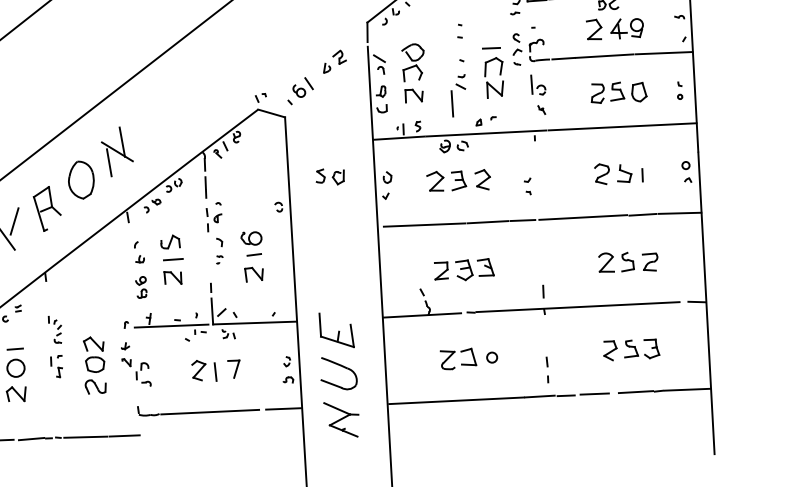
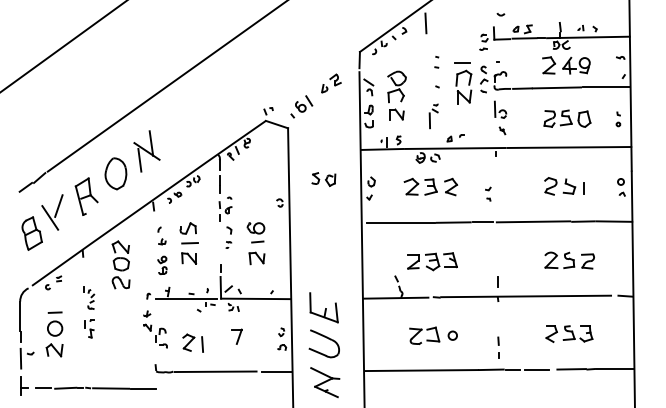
part: (493, 73) -> (463, 83), moved
part: (458, 96) -> (433, 116), size x0.7
part: (94, 364) -> (120, 264), moved
part: (203, 370) -> (192, 342), moved

